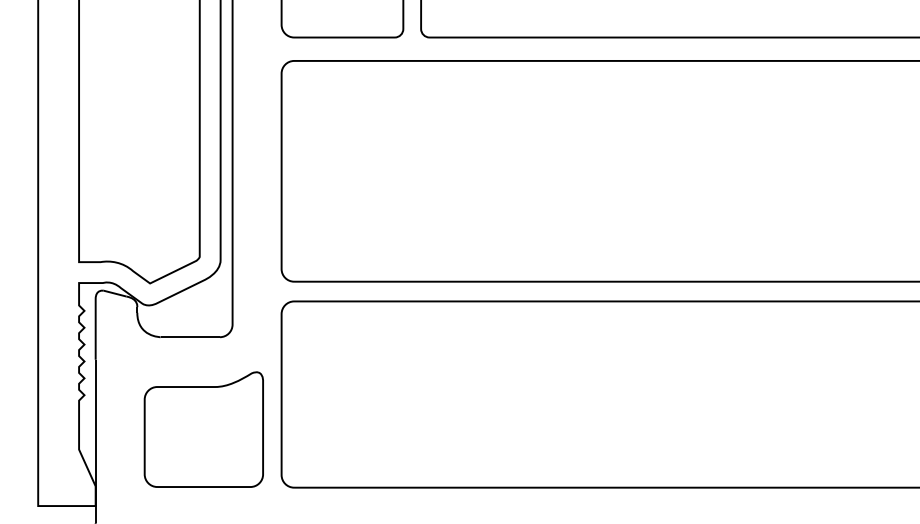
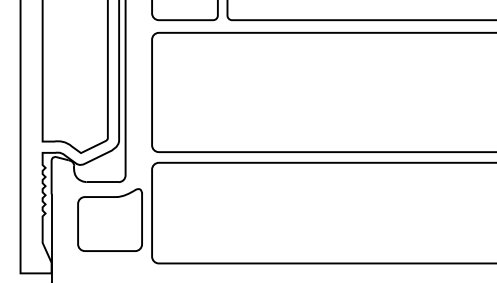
part: (202, 428) -> (109, 219), moved

